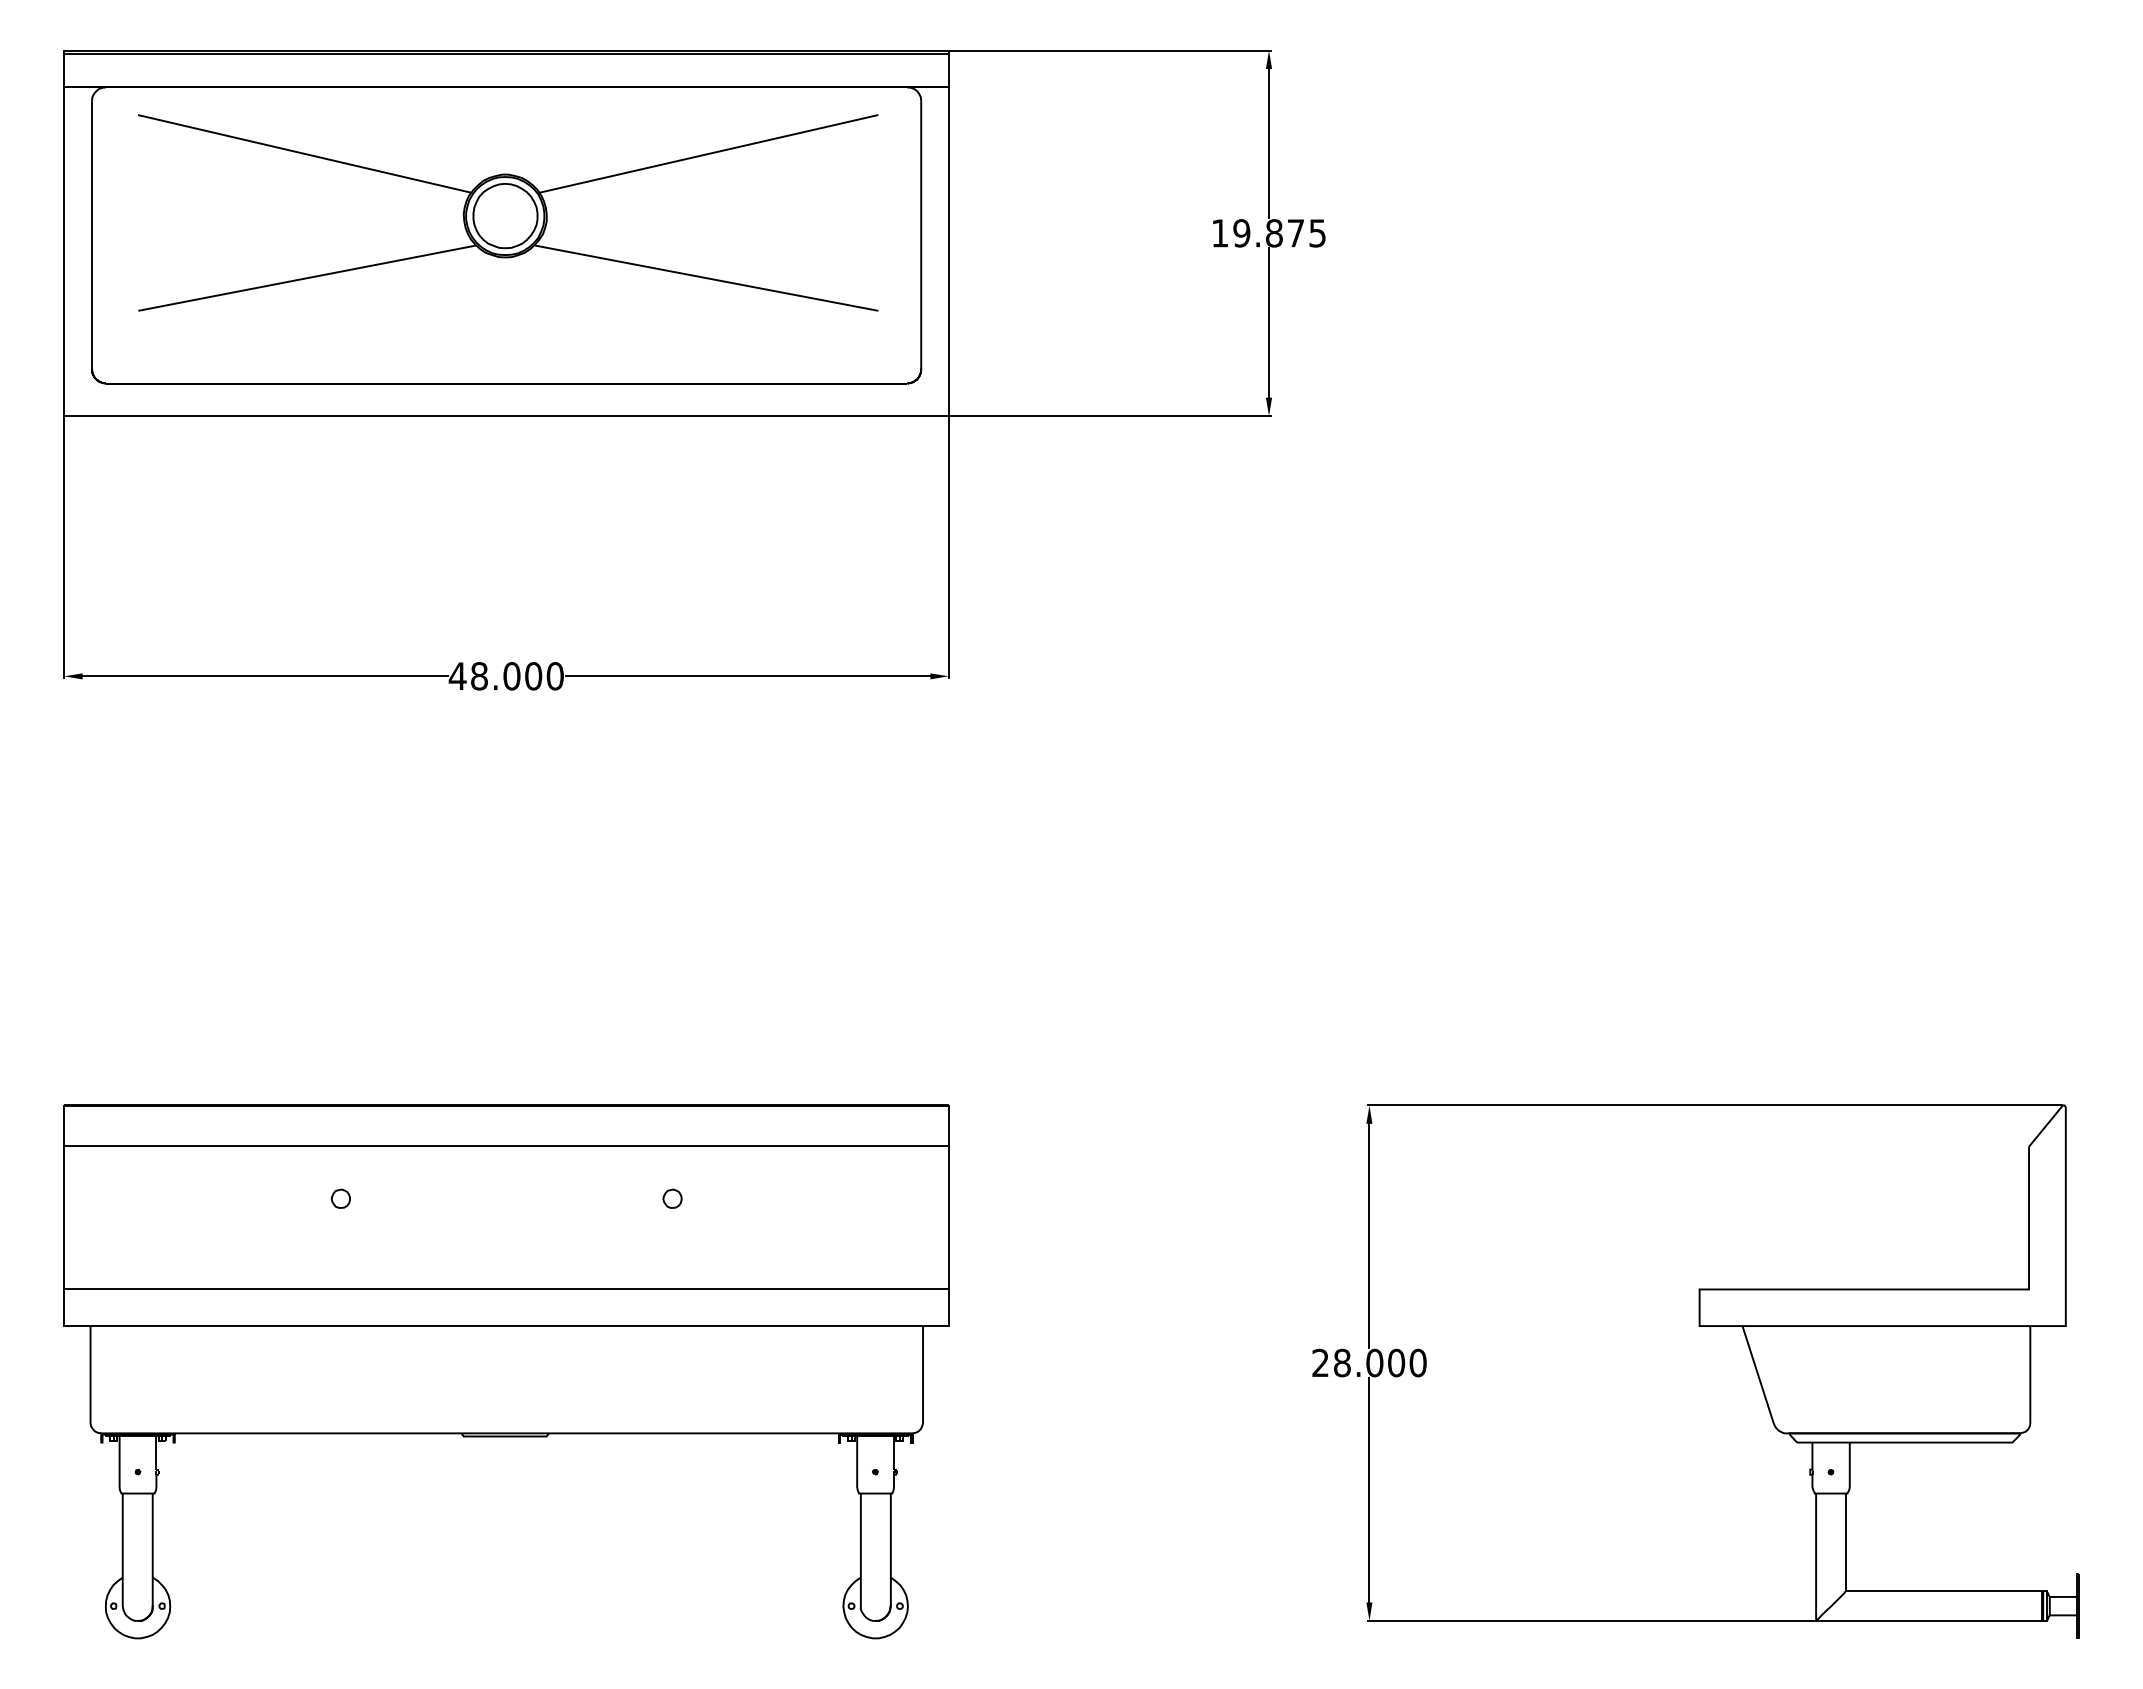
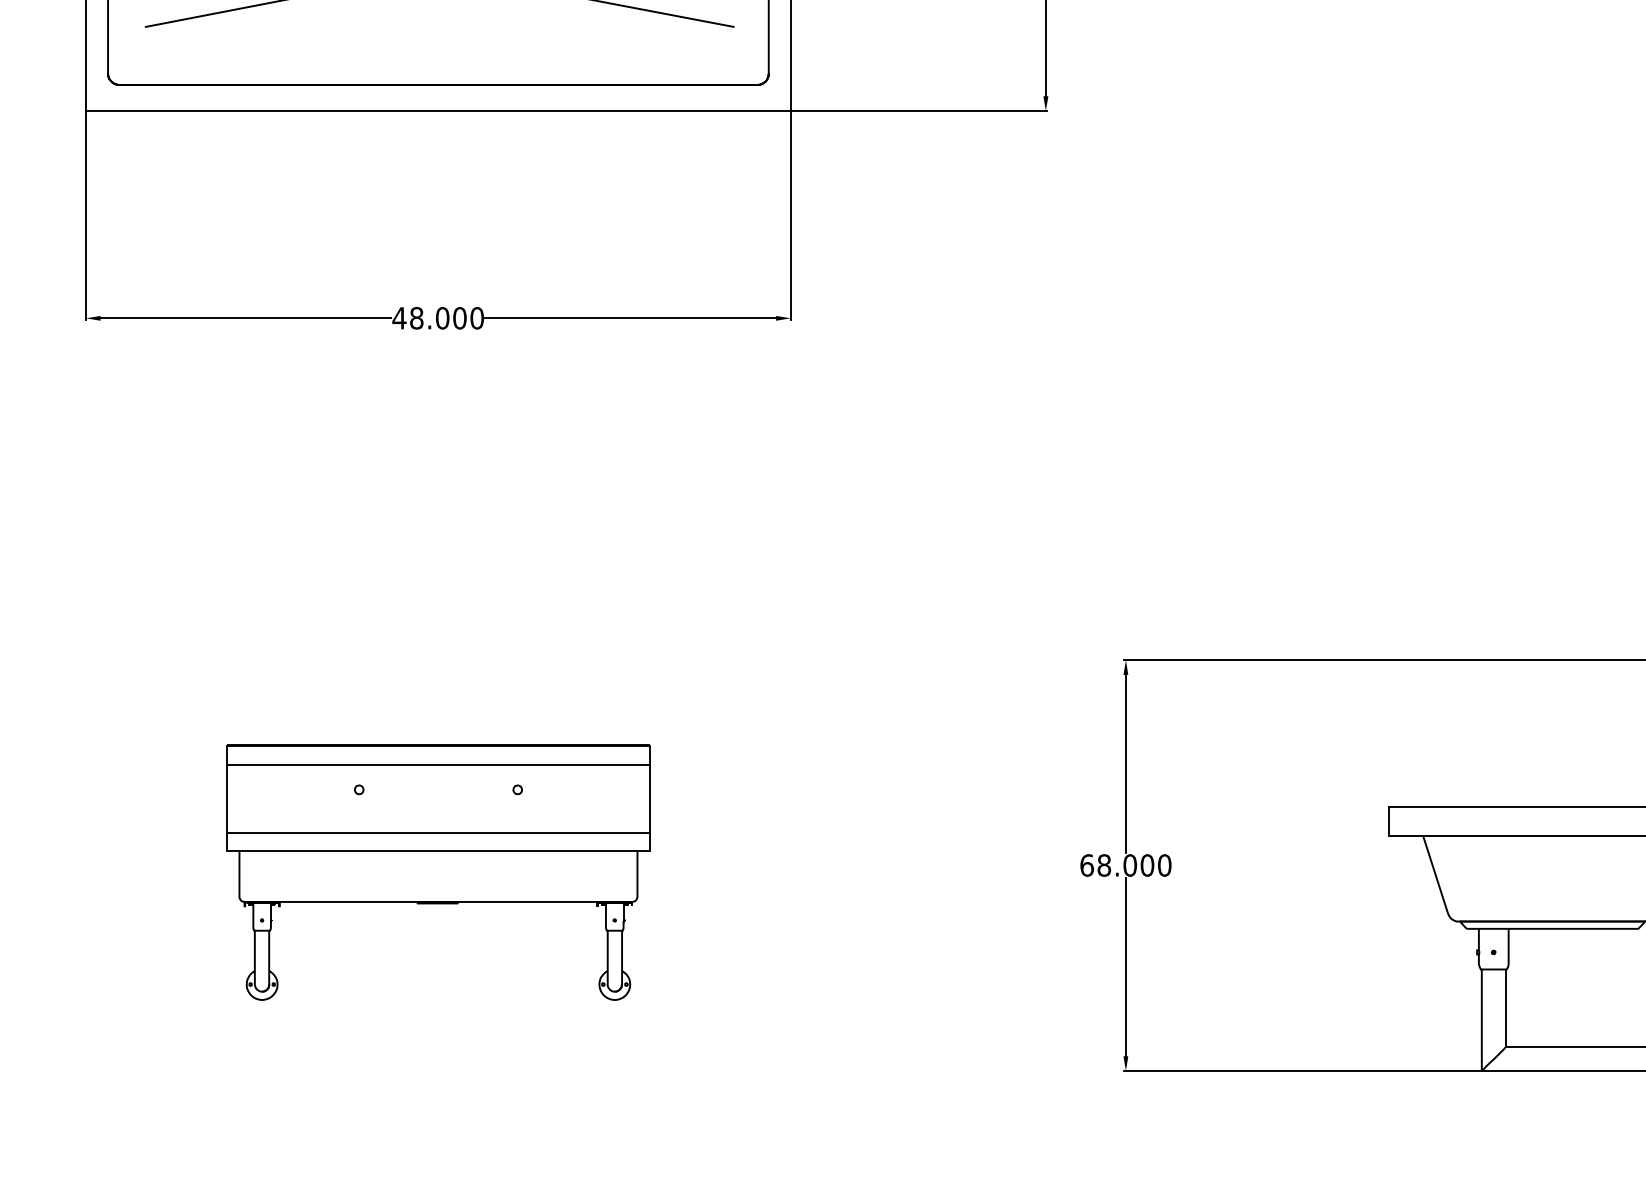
text: (1320, 1362) -> (1086, 865), 28.000 -> 68.000
part: (506, 1371) -> (438, 872), size x0.6

